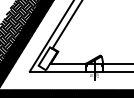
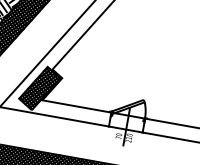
hatch: (47, 58) -> (38, 87), added

